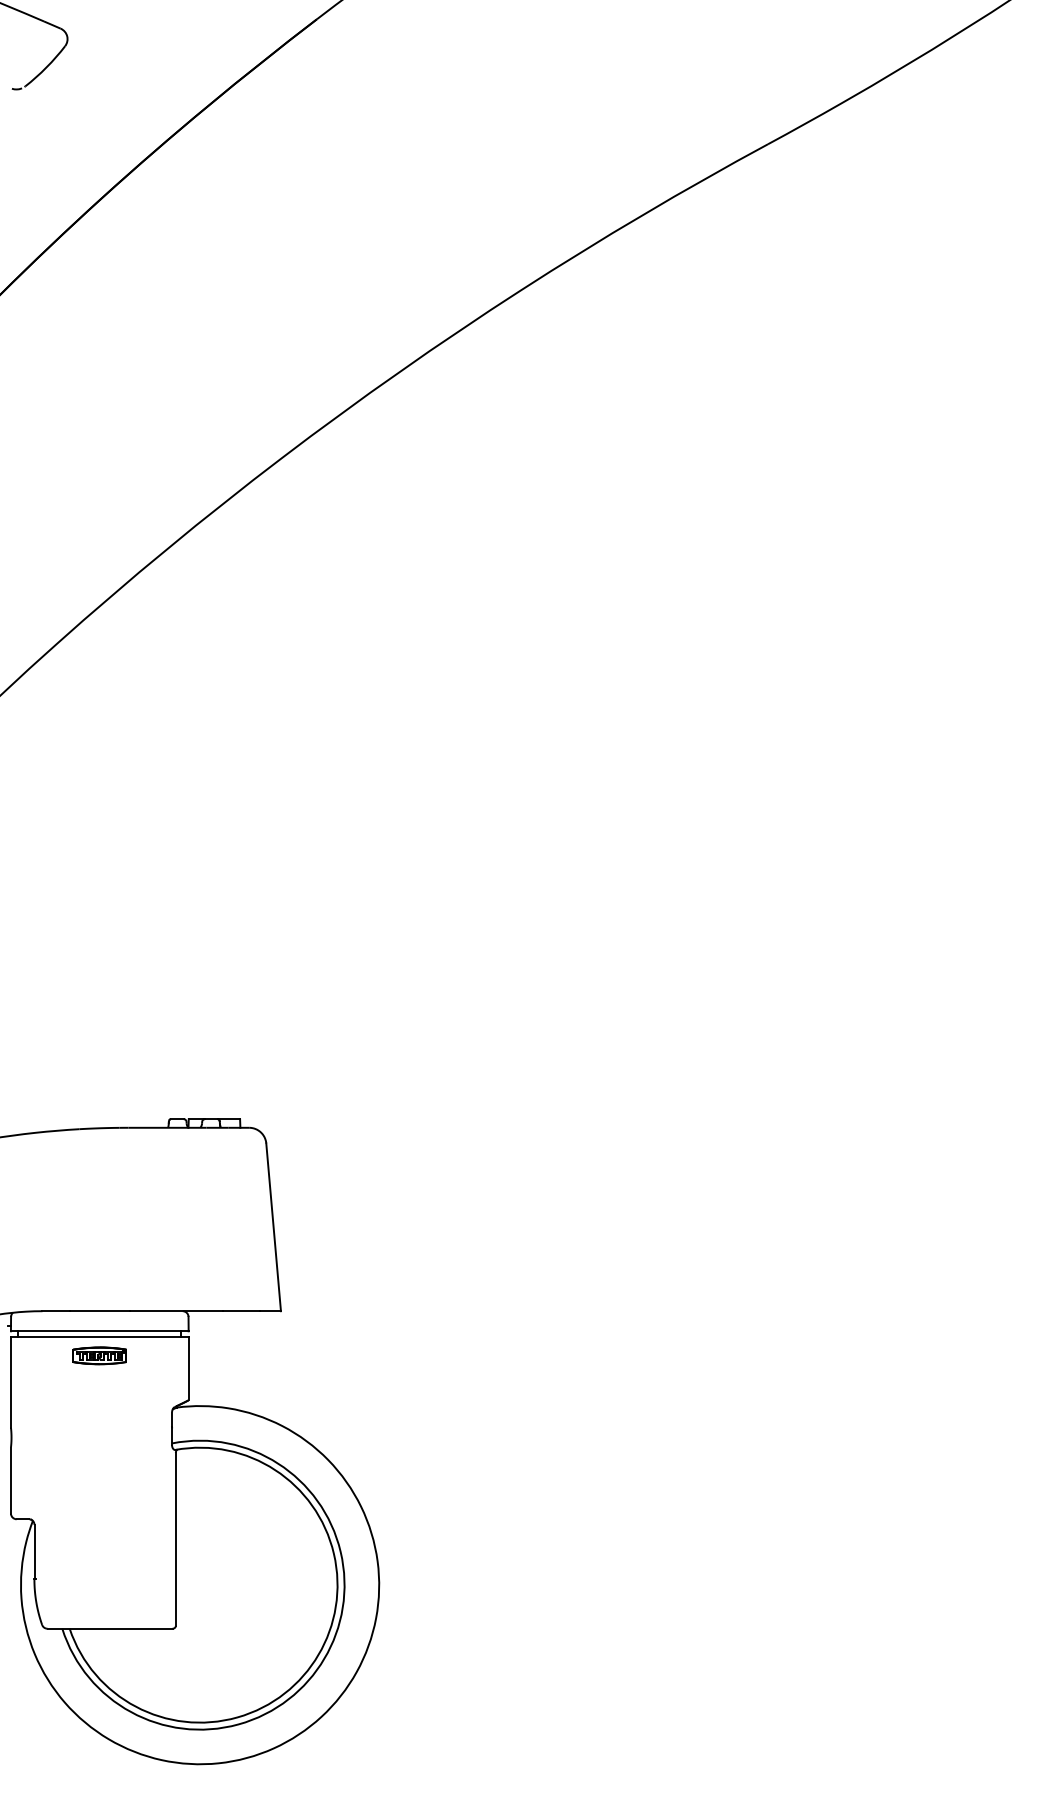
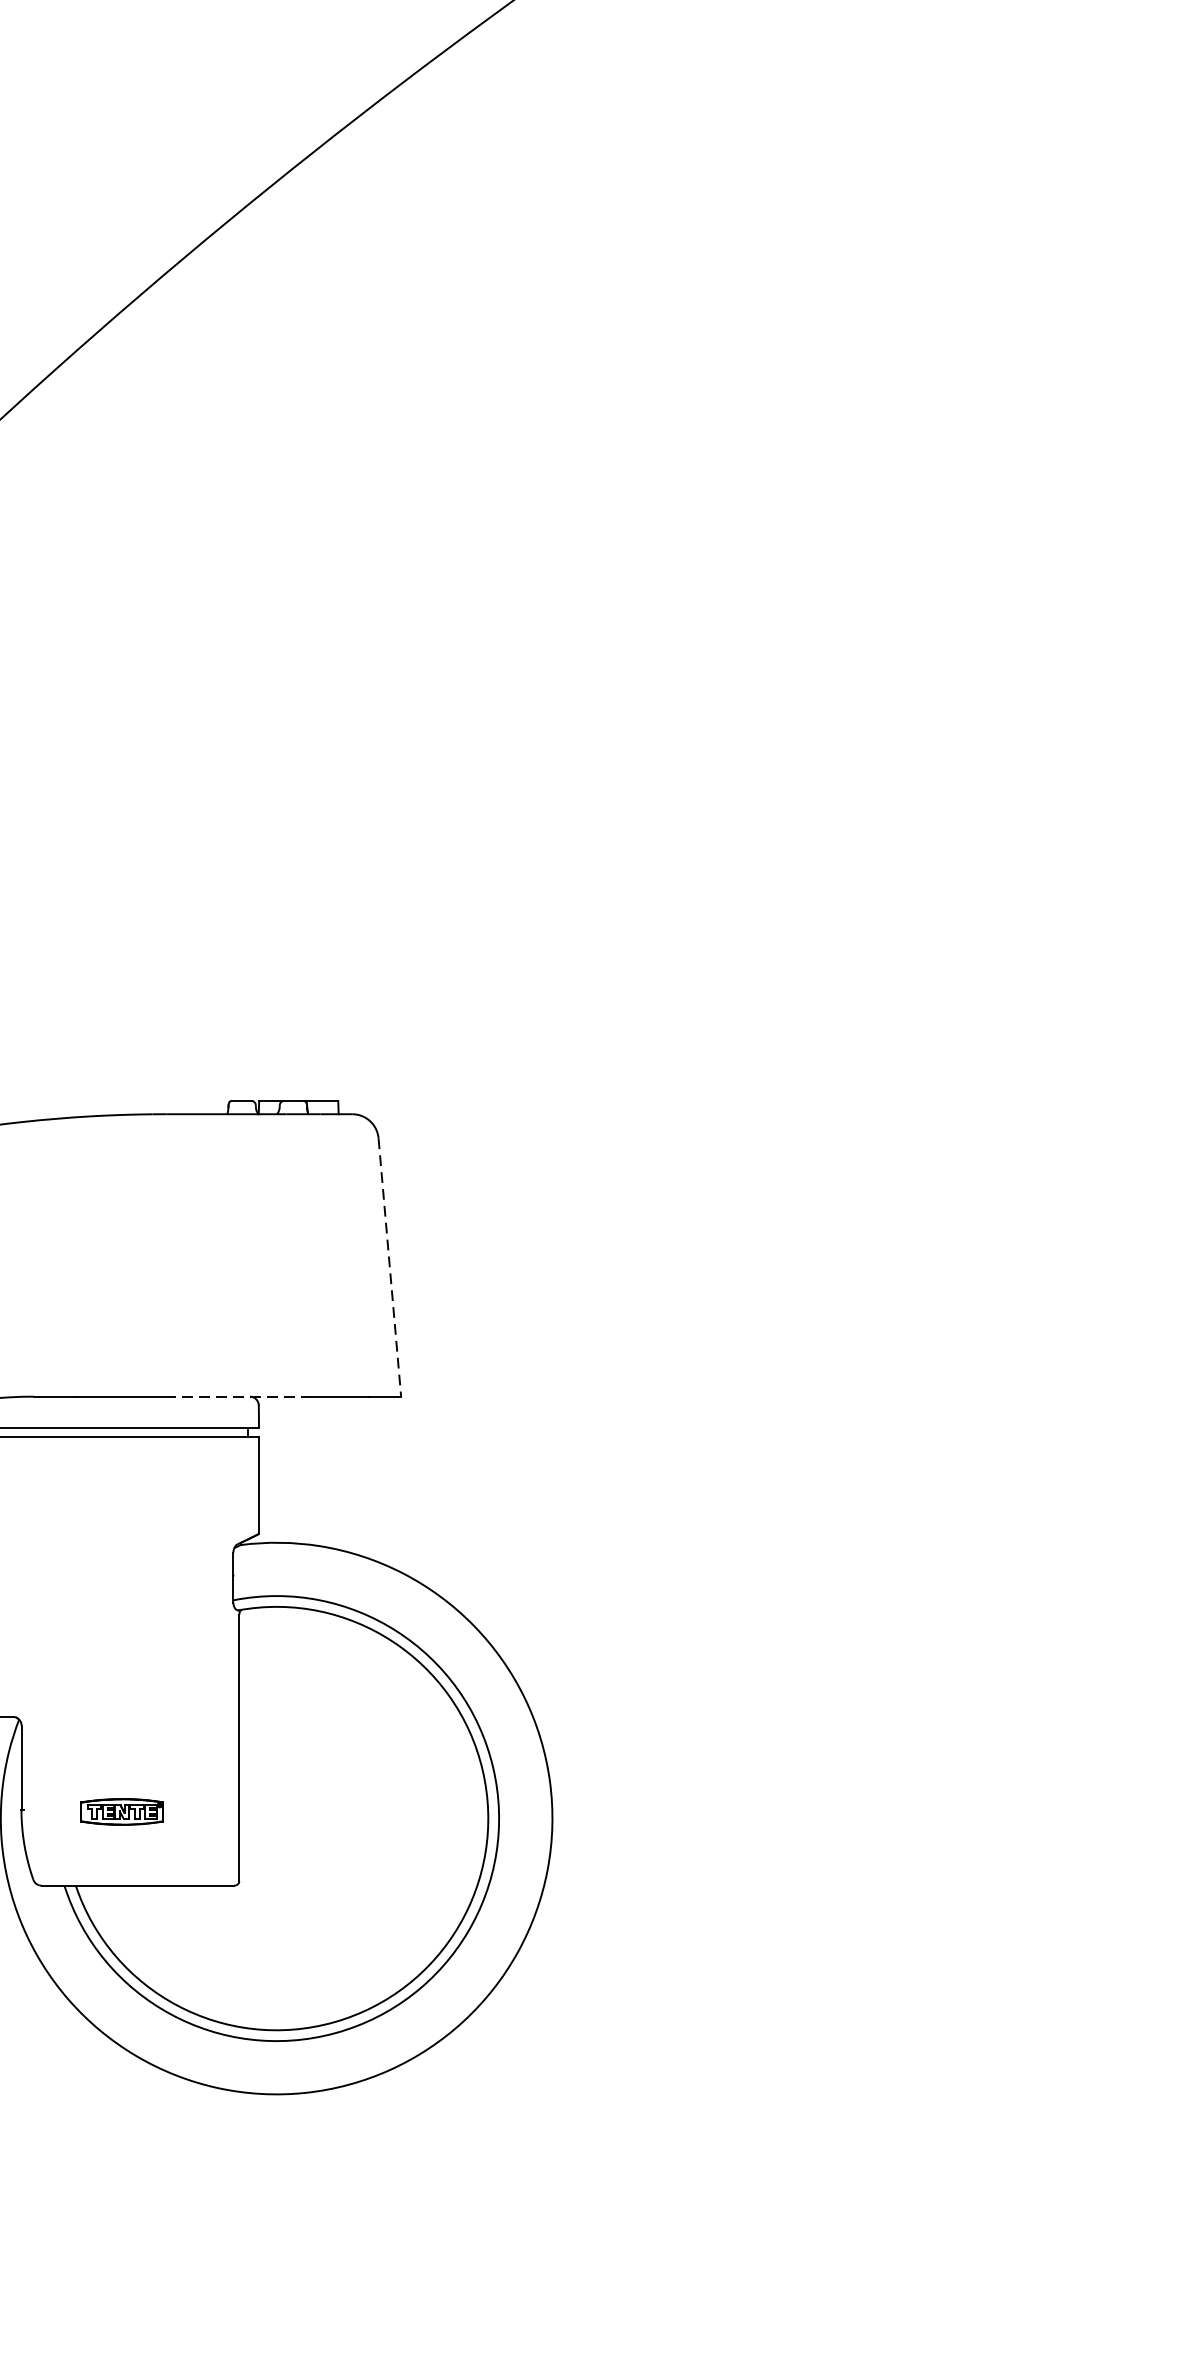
line: (273, 1227) -> (389, 1267), solid -> dashed
line: (175, 1311) -> (238, 1397), solid -> dashed
part: (99, 1355) -> (121, 1811), moved

